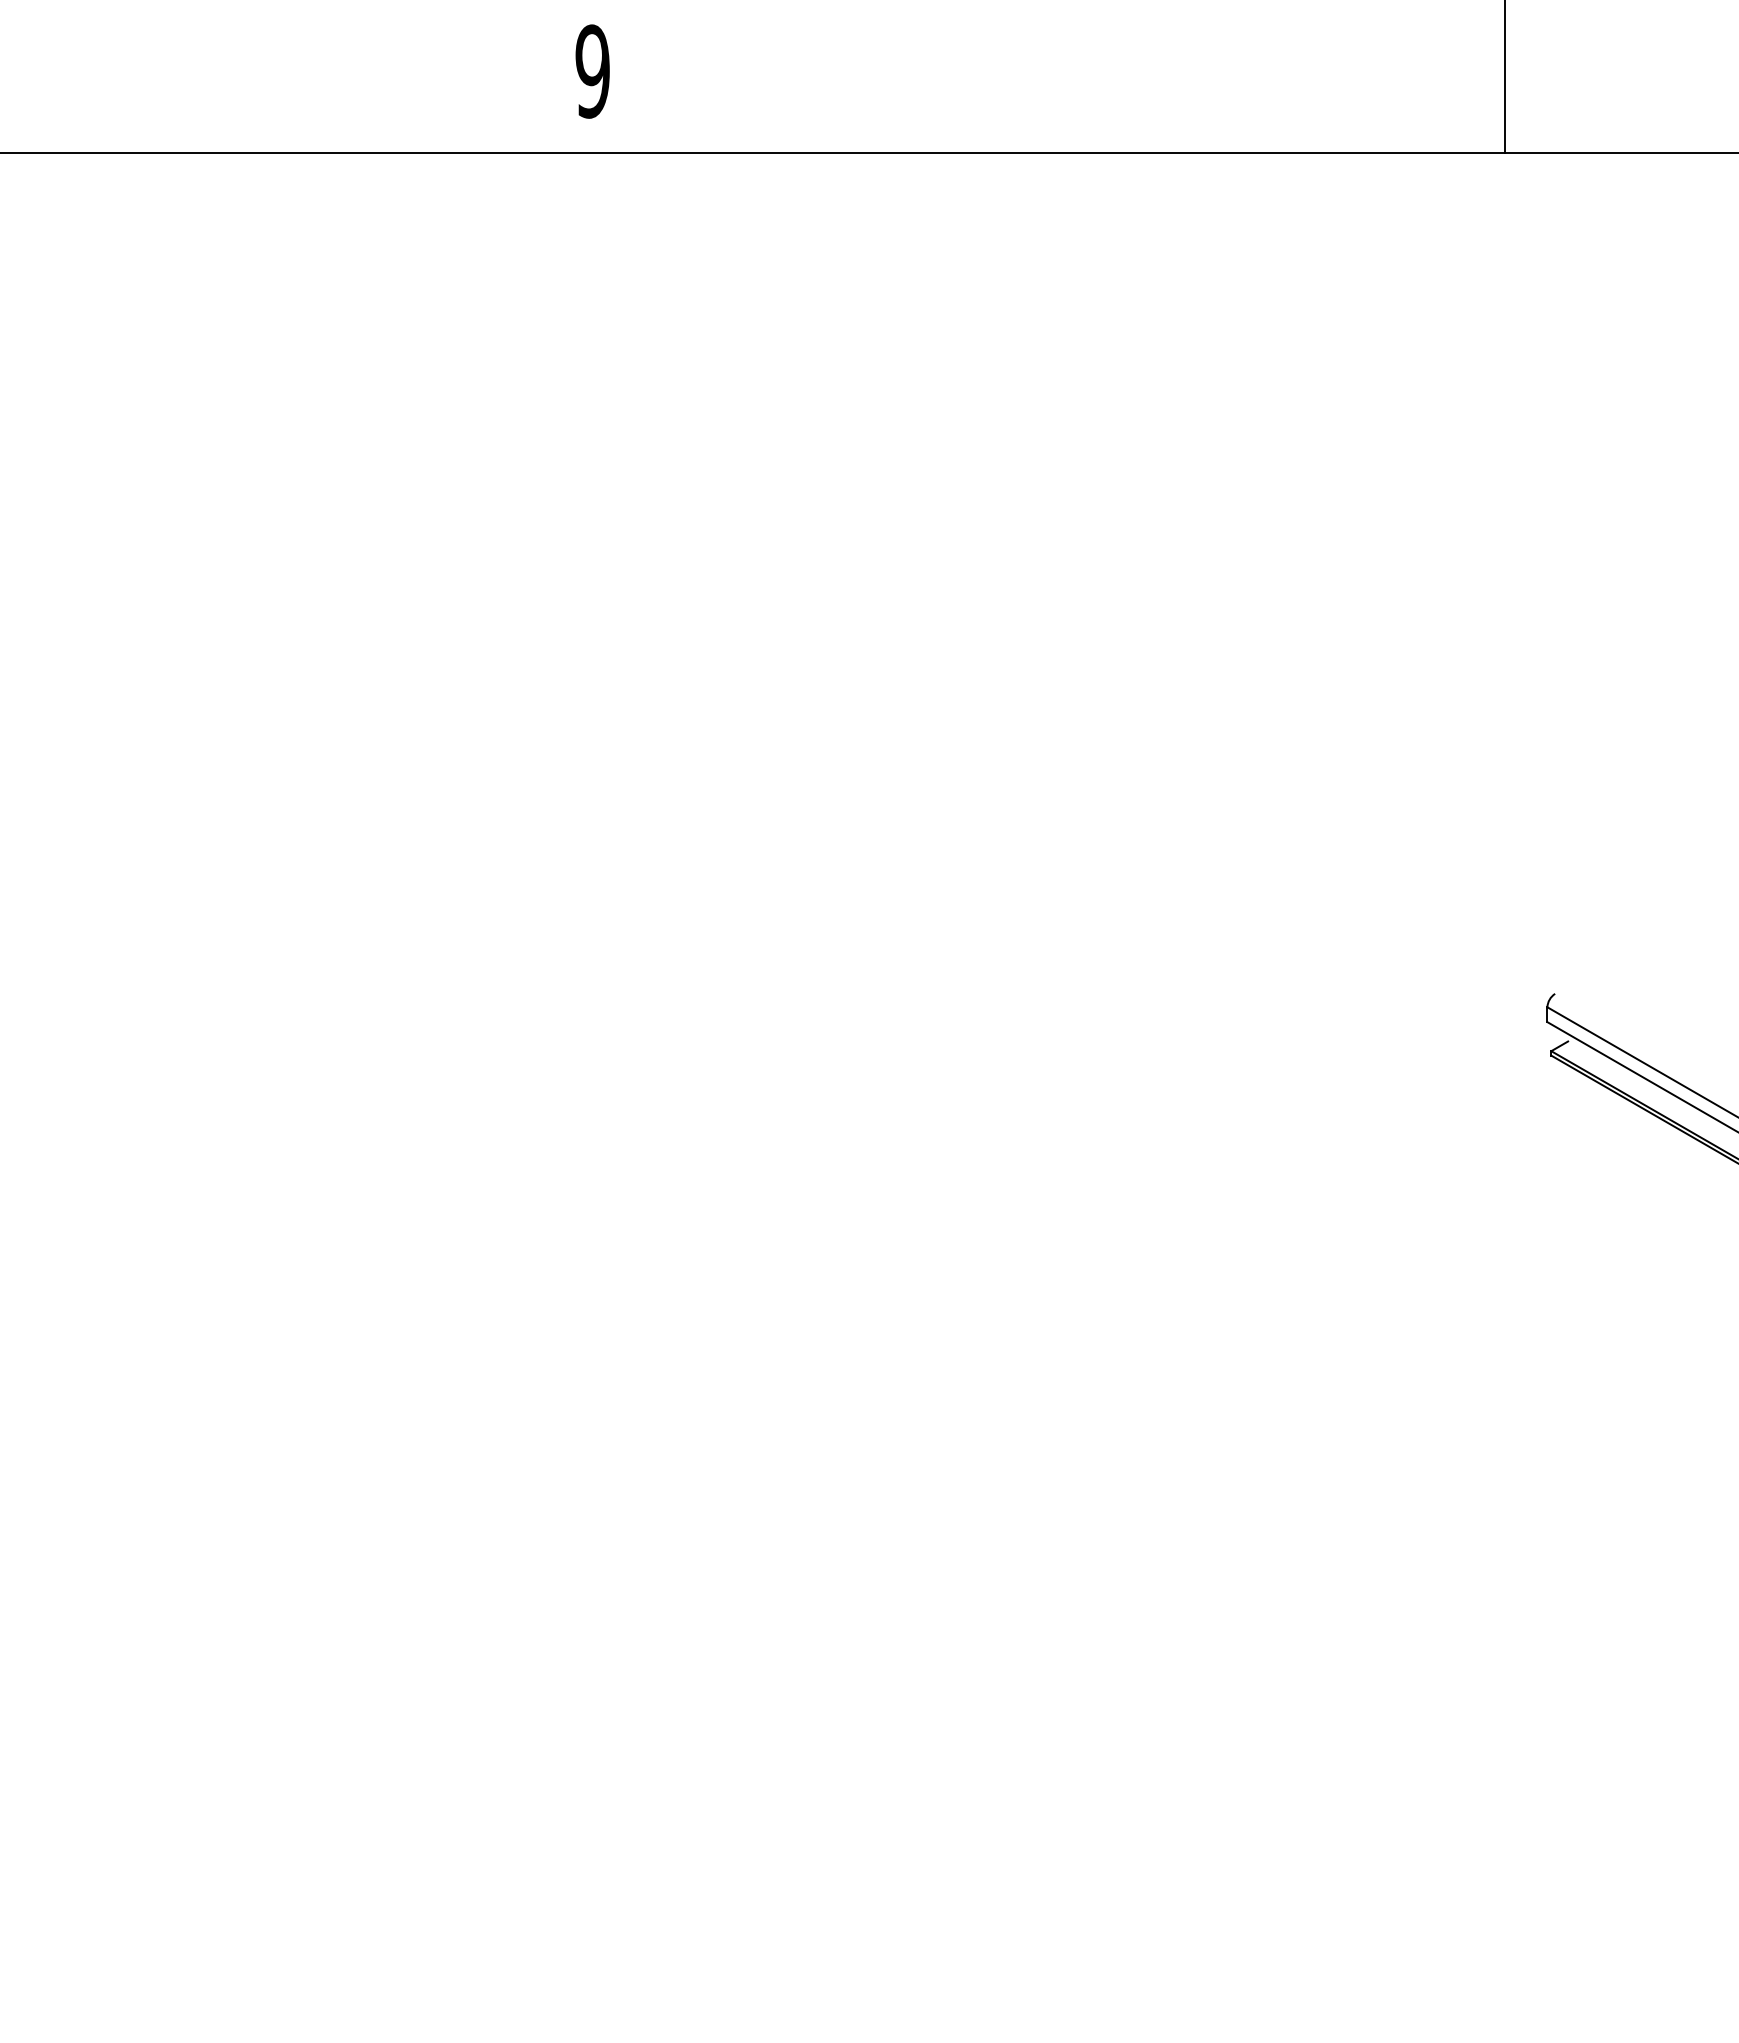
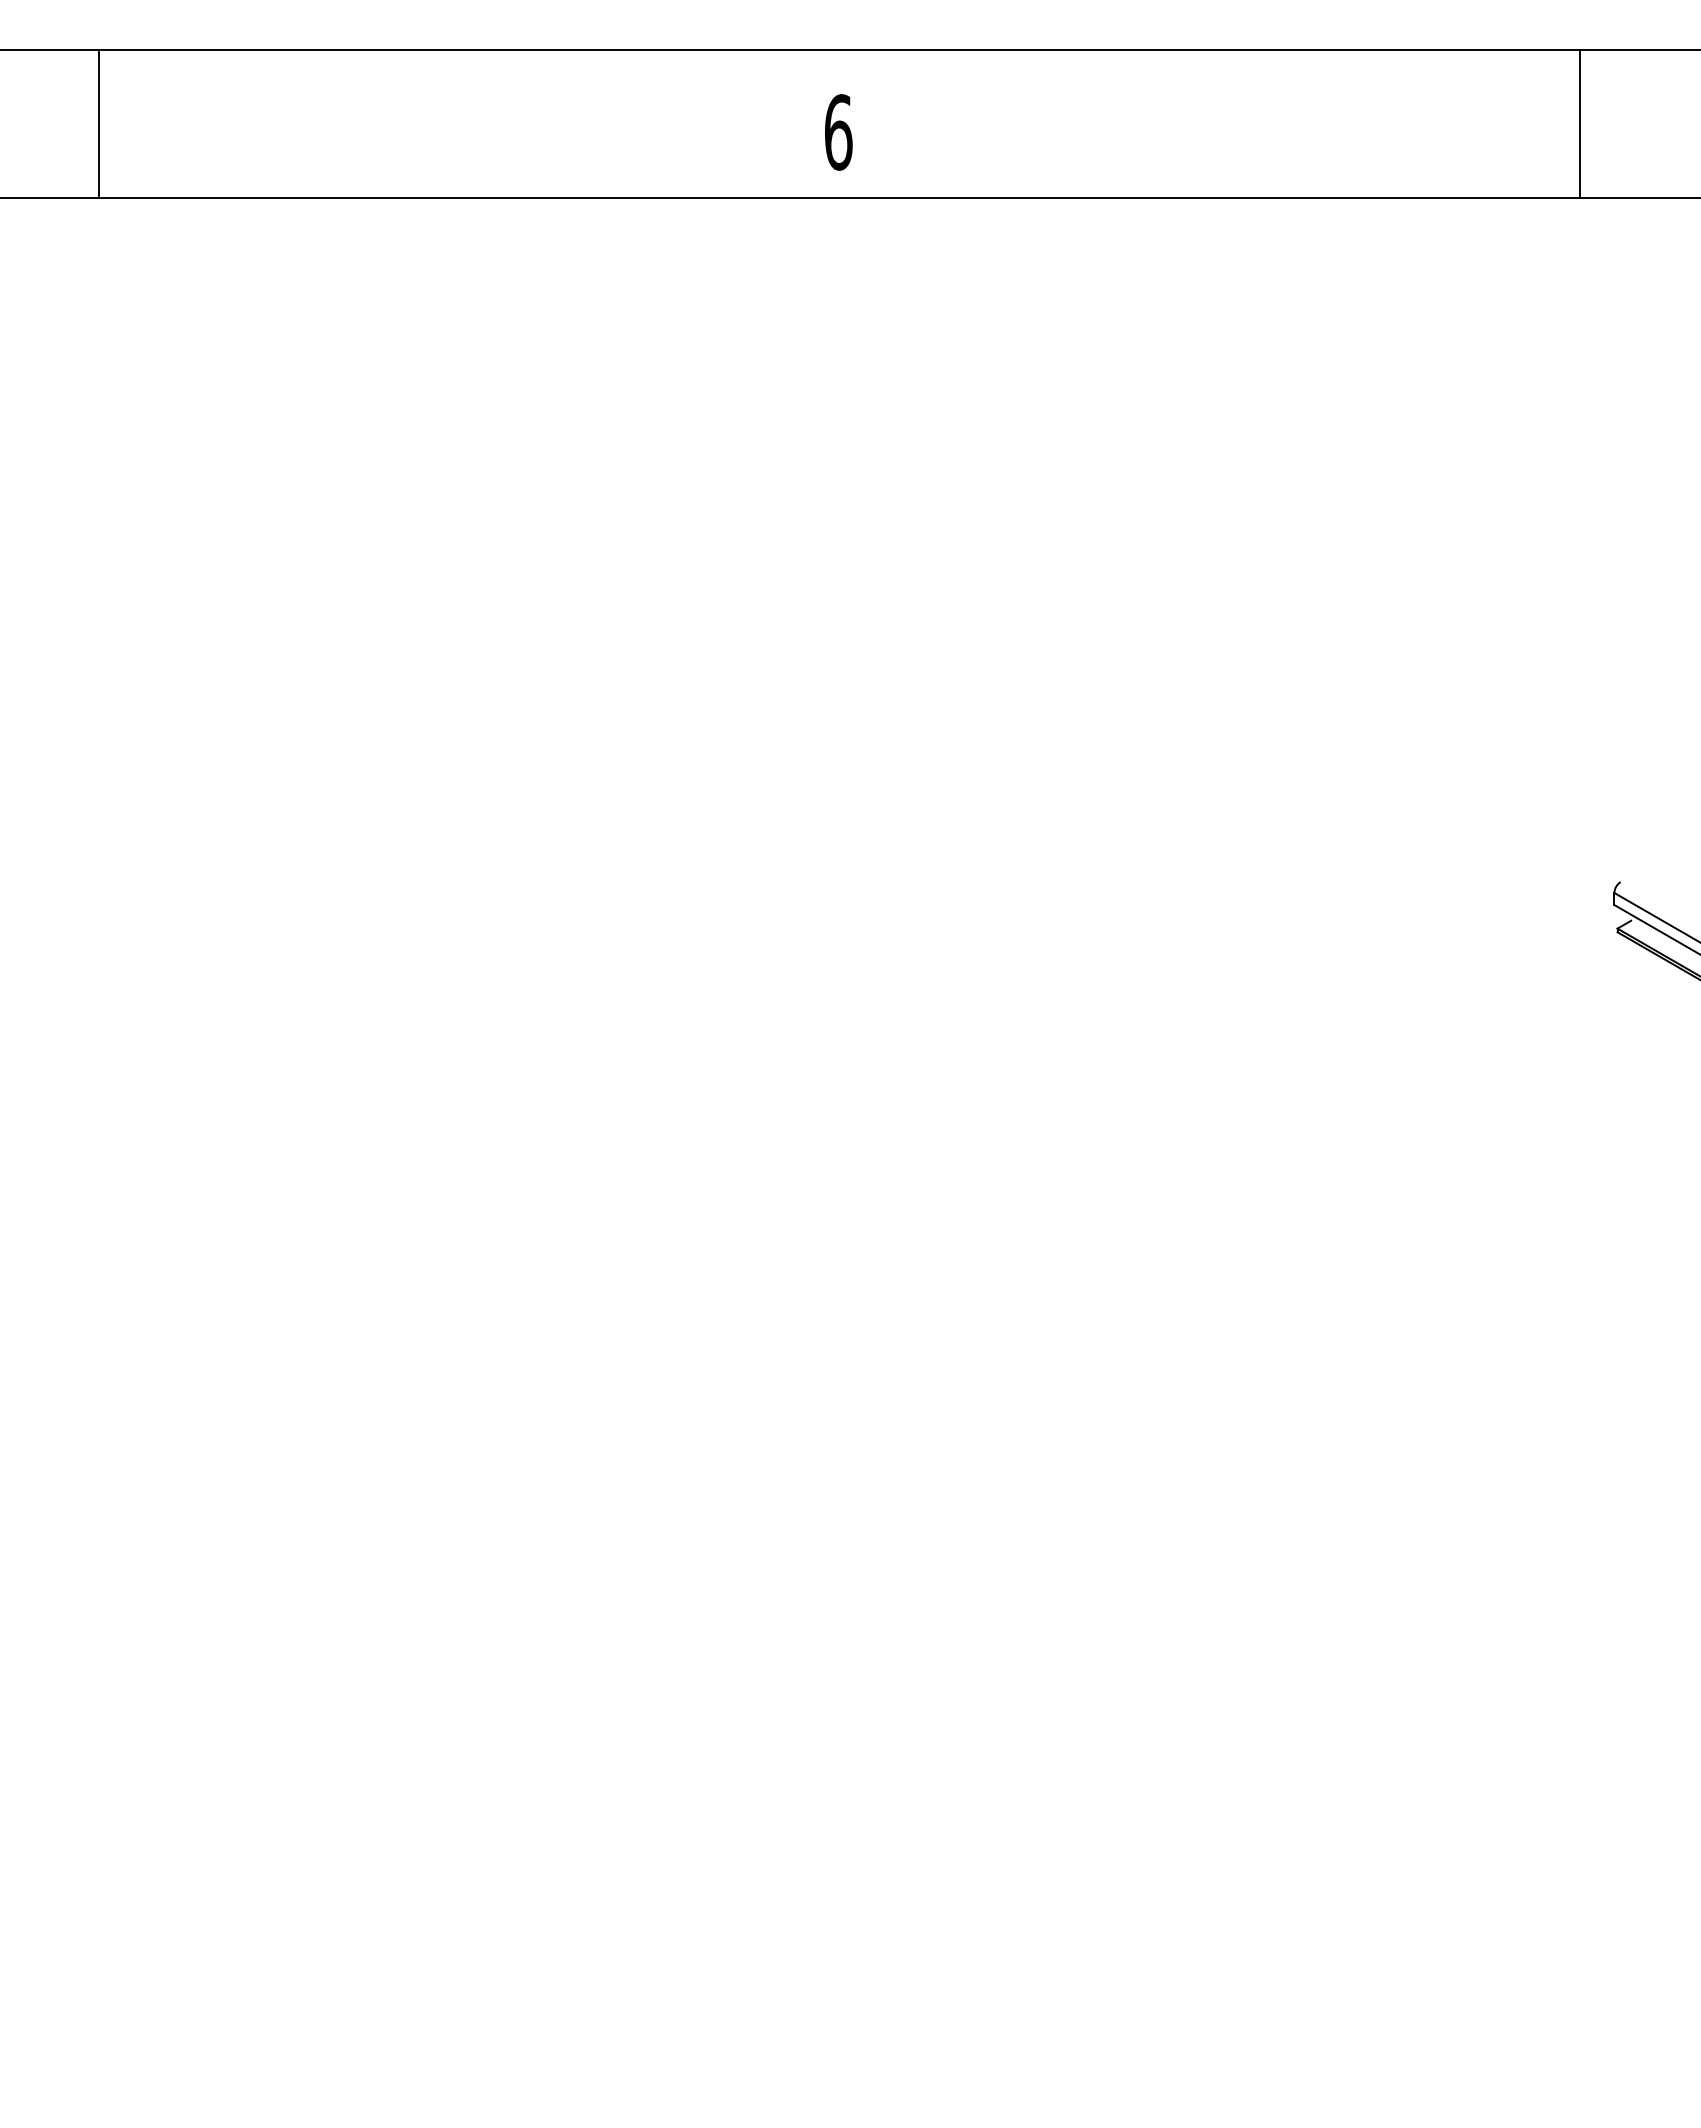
text: (592, 71) -> (838, 132), 9 -> 6

